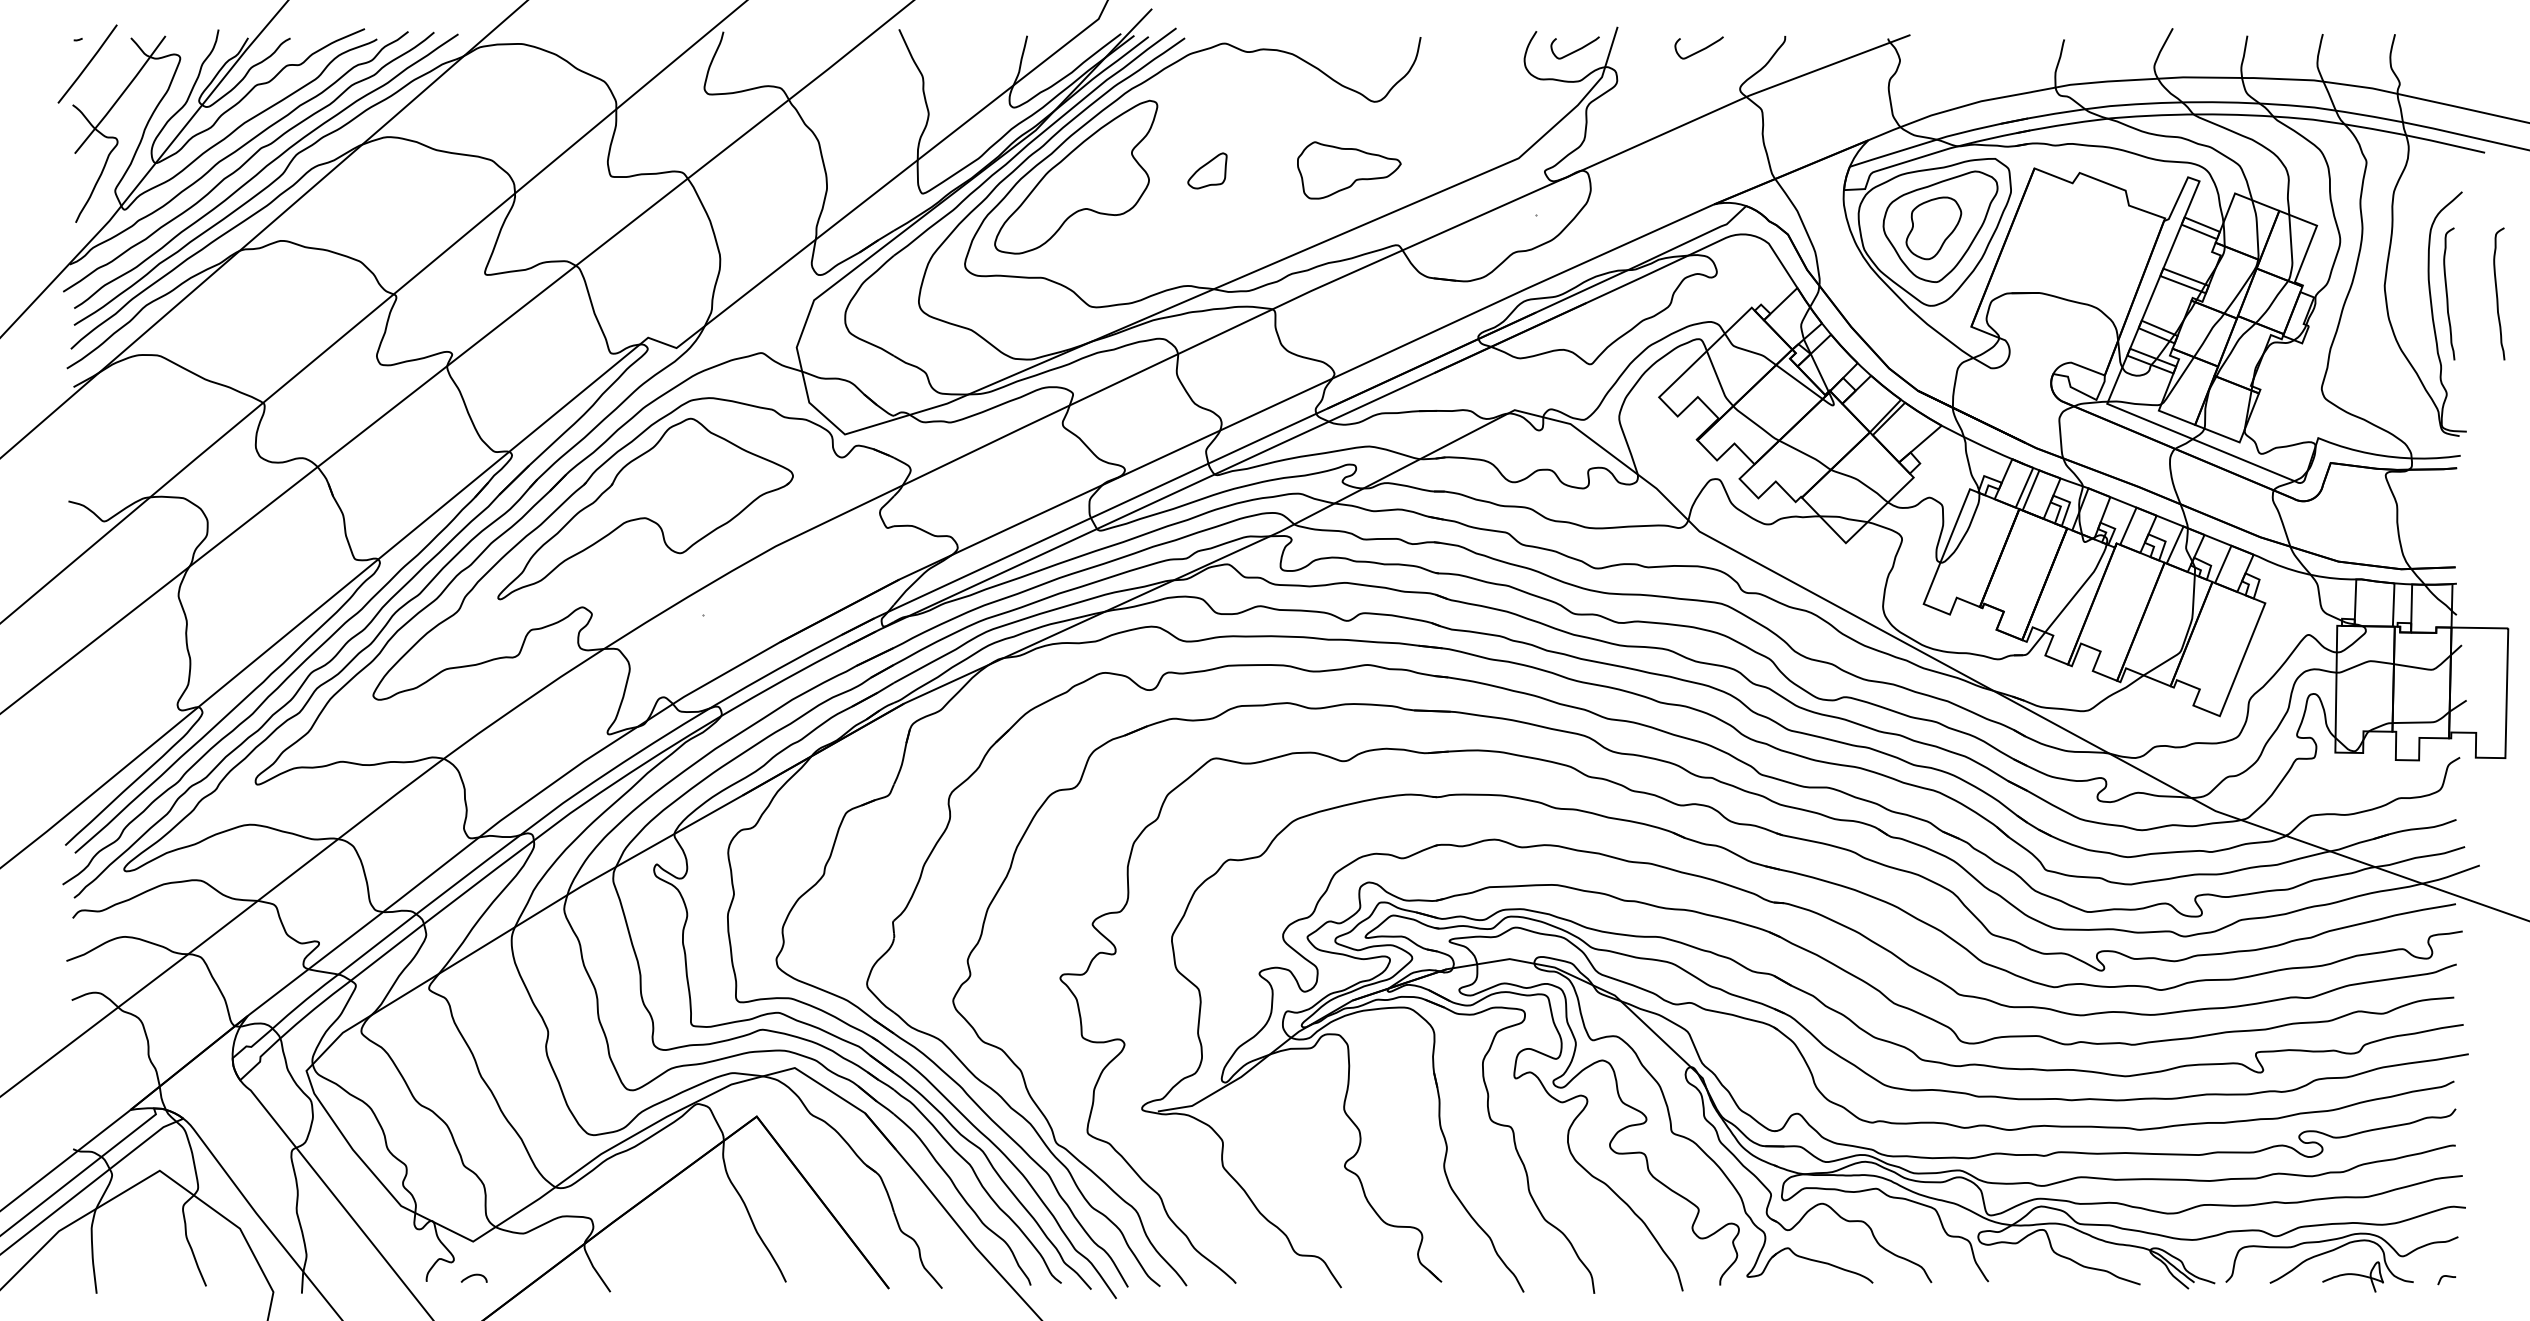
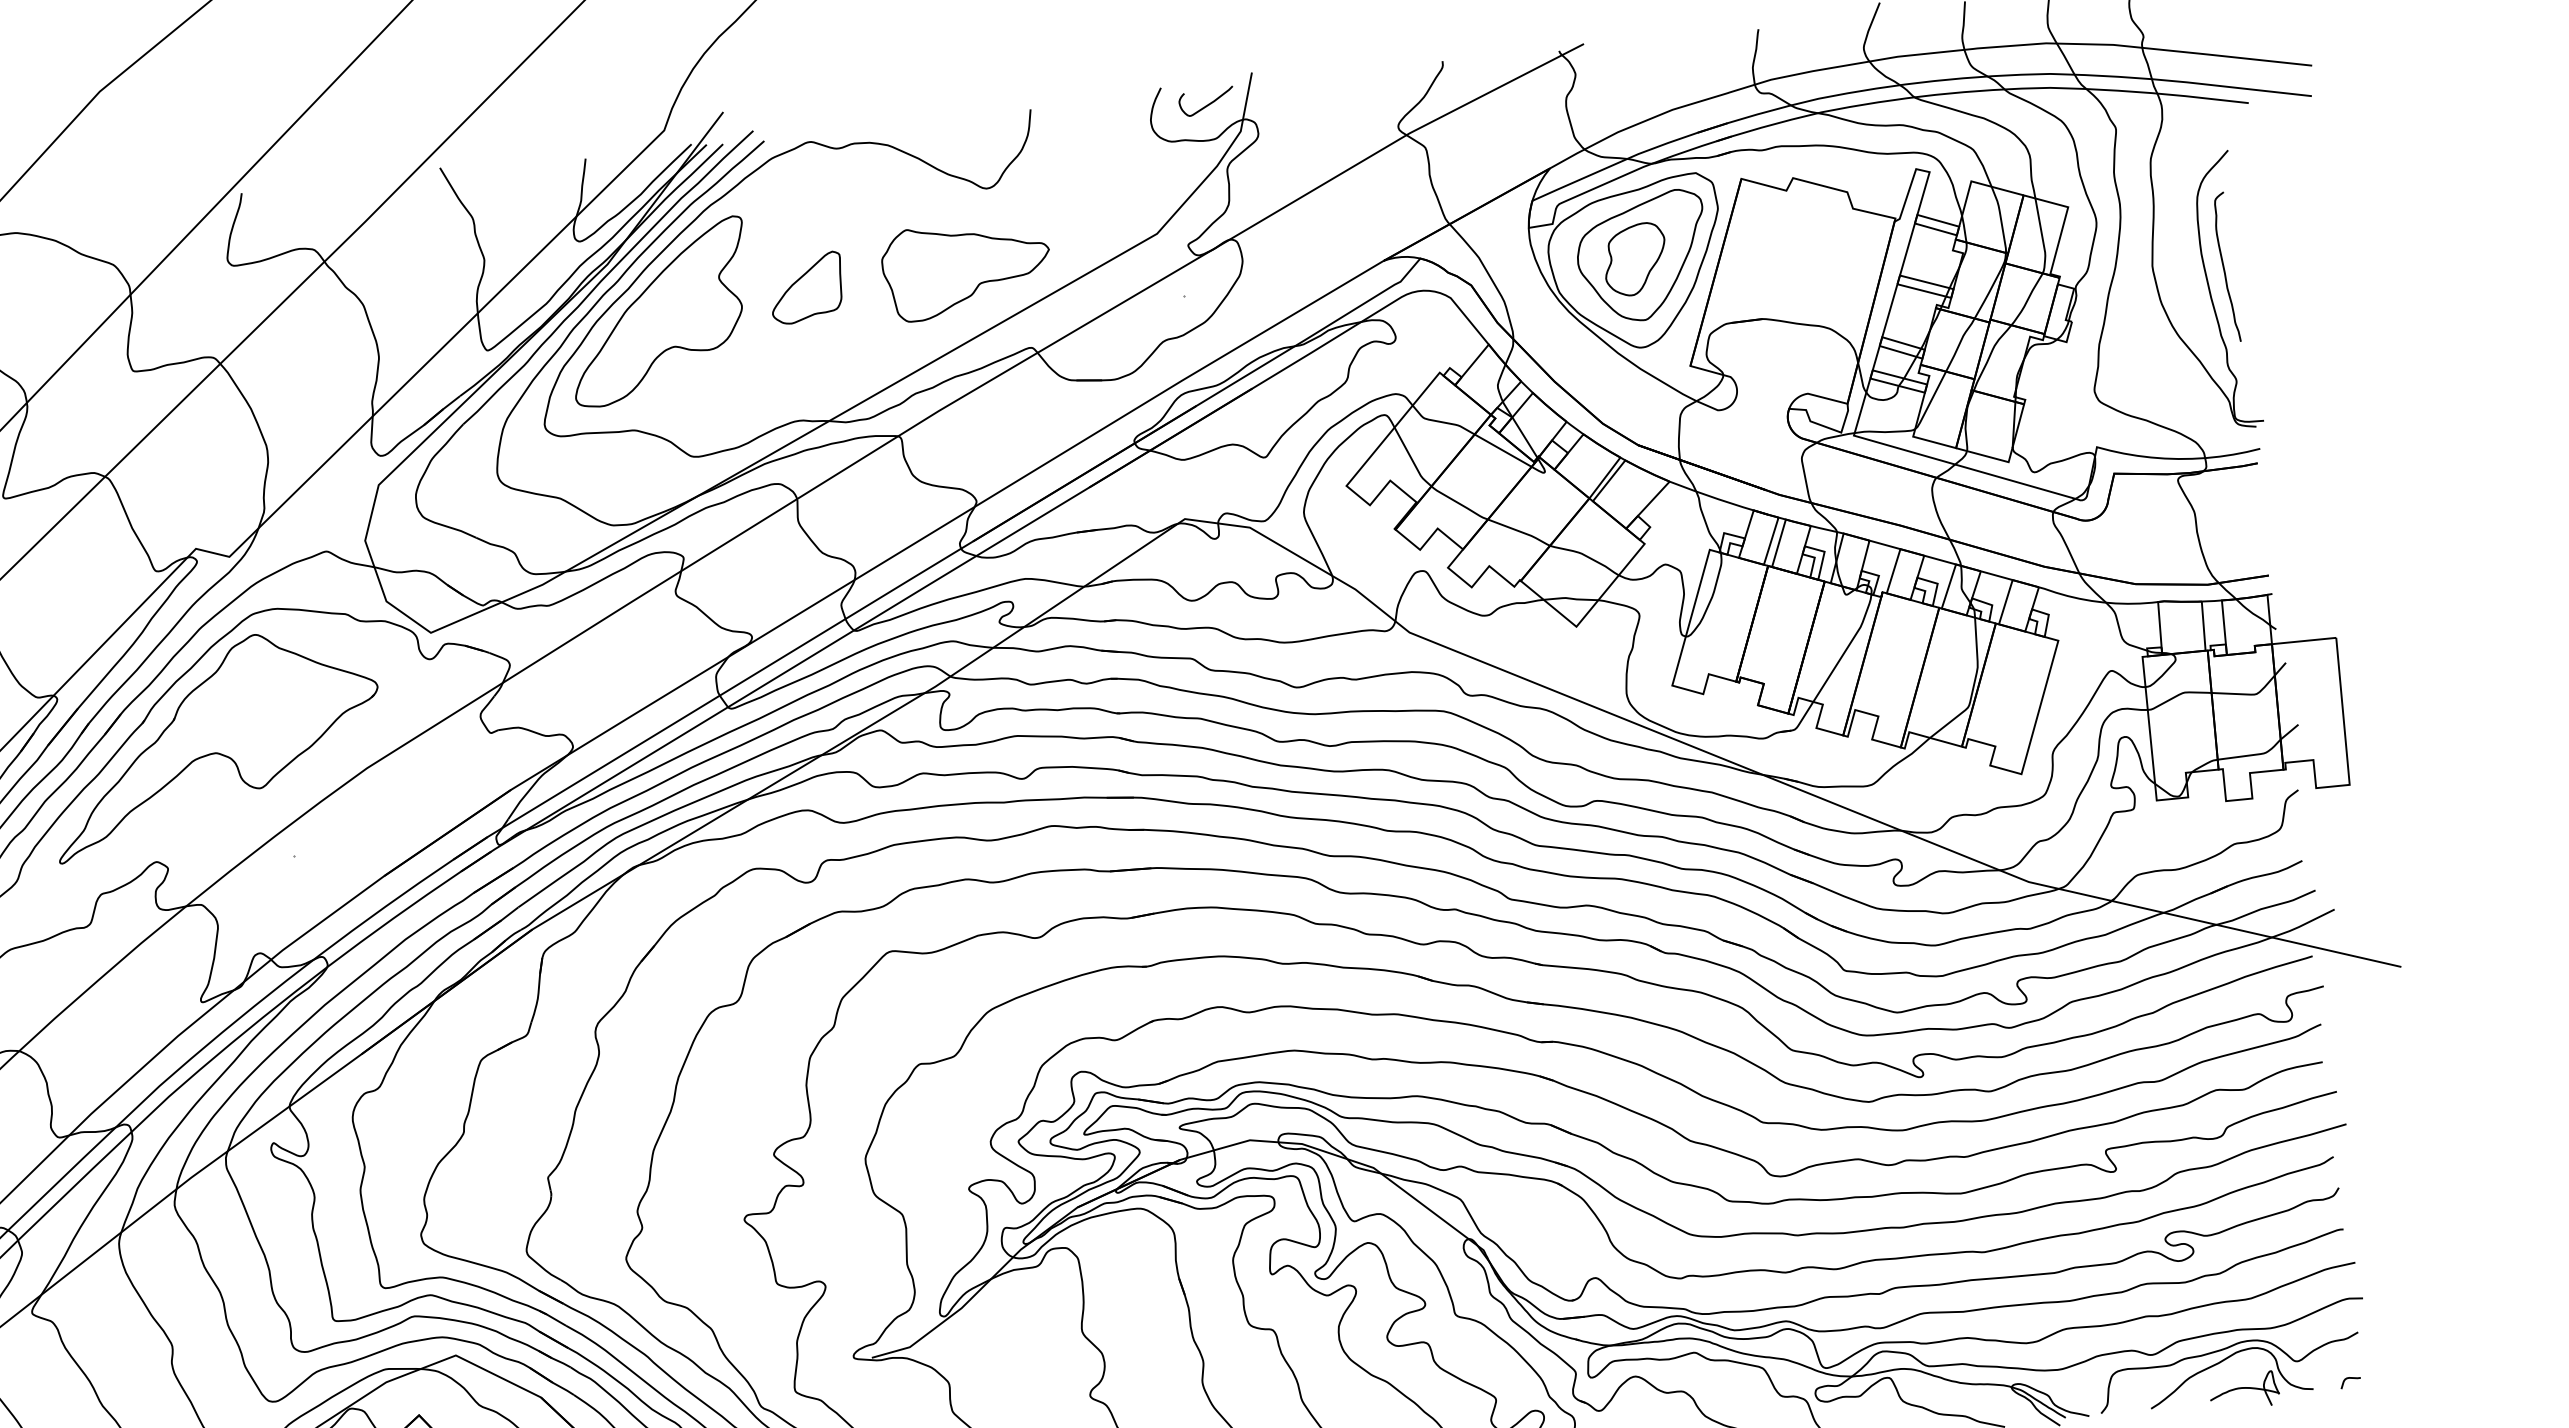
curve: (1700, 49) -> (1348, 87), removed
part: (1207, 170) -> (806, 287), size x1.67
part: (1349, 170) -> (967, 269), size x1.43
curve: (2497, 293) -> (2280, 260), removed

